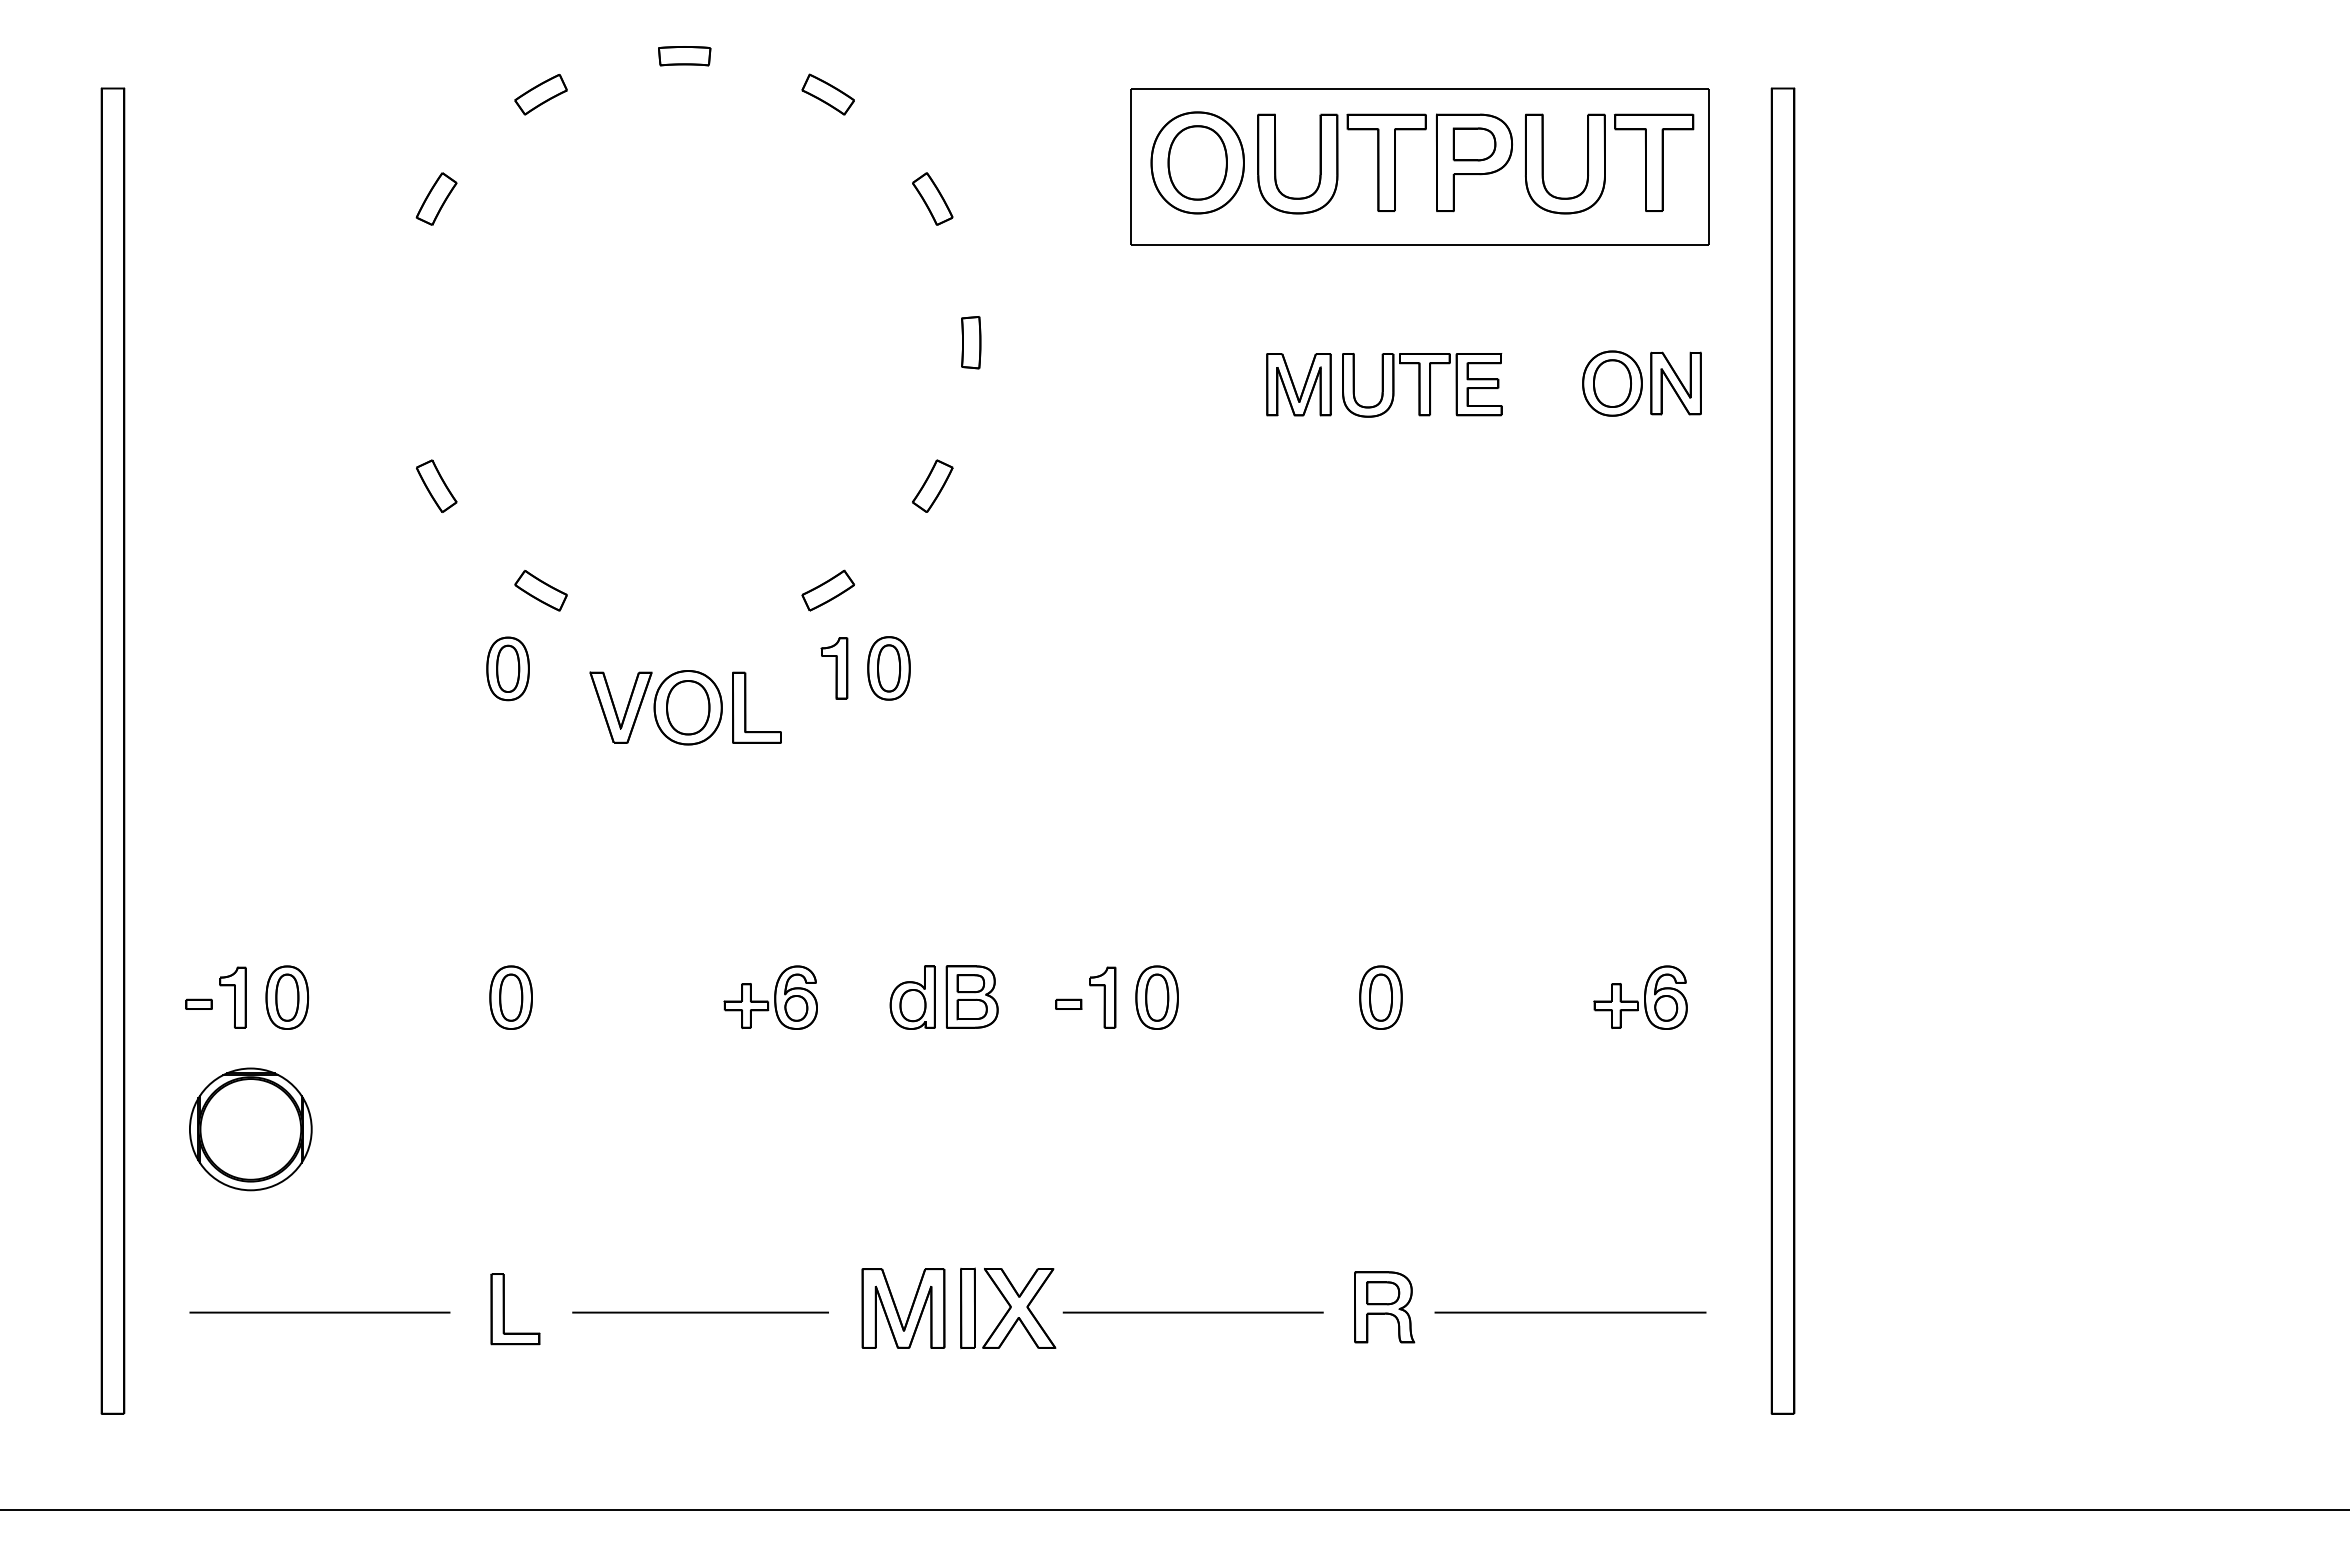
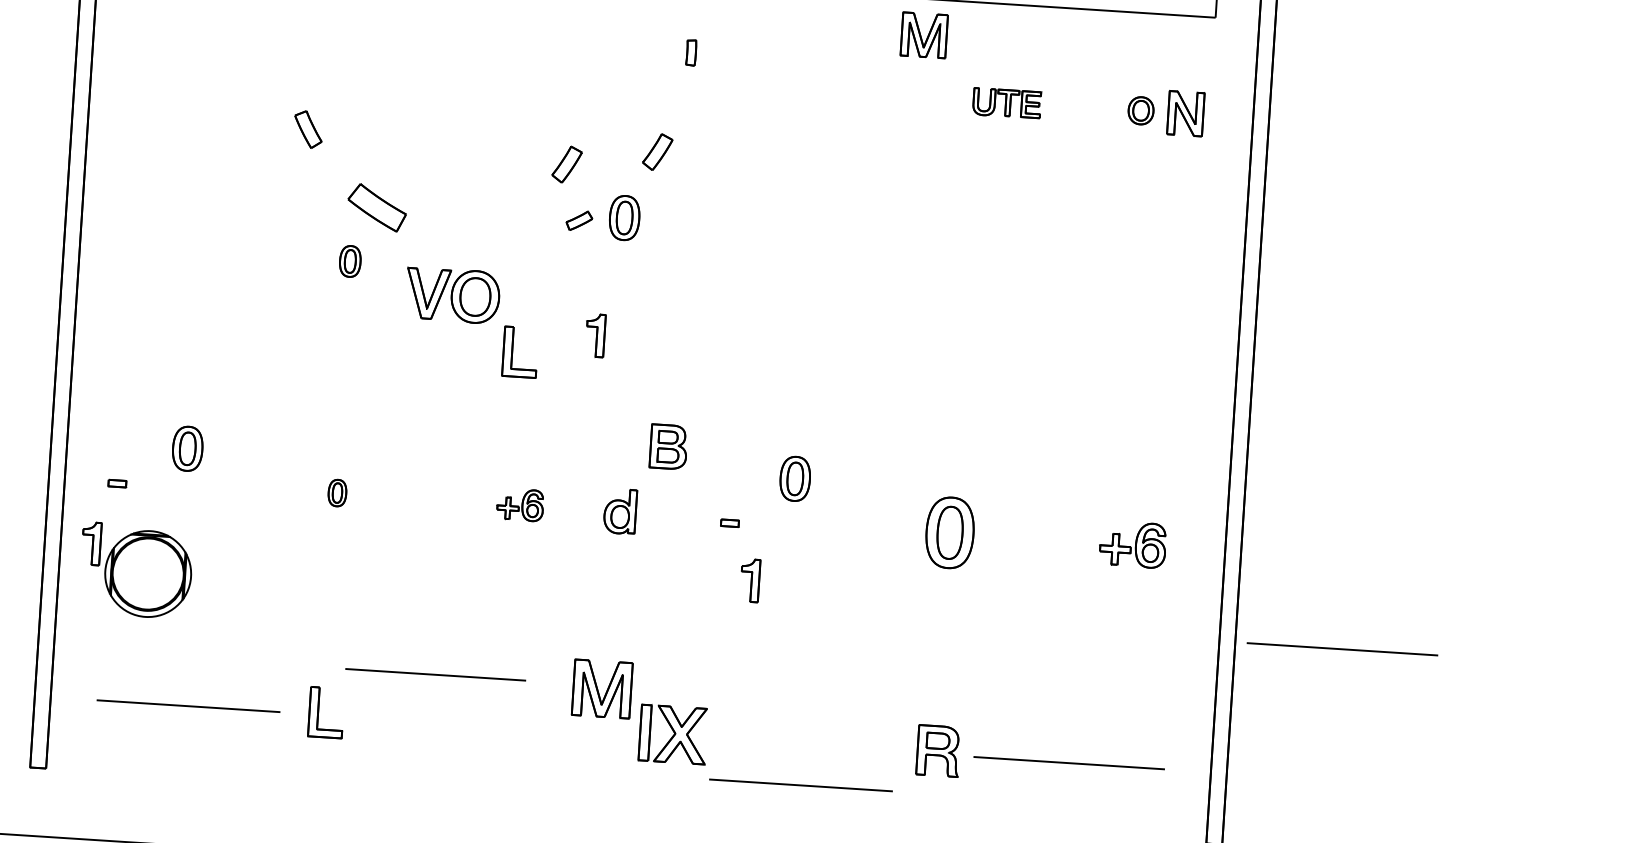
part: (971, 342) -> (691, 52), size x0.7
part: (1612, 383) -> (1141, 110), size x0.6
part: (1298, 384) -> (923, 35), moved
part: (1422, 385) -> (1007, 103), size x0.6
part: (805, 511) -> (566, 164), added
part: (540, 590) -> (376, 207), size x1.6
part: (828, 590) -> (579, 220), size x0.7
part: (507, 668) -> (349, 261), size x0.7
part: (834, 668) -> (595, 335), moved
part: (888, 668) -> (624, 218), moved
part: (746, 707) -> (513, 351), moved
part: (971, 996) -> (668, 446), moved
part: (232, 997) -> (91, 543), moved
part: (287, 997) -> (187, 448), moved
part: (510, 997) -> (337, 492), size x0.6
part: (770, 997) -> (520, 504), size x0.7
part: (1102, 997) -> (750, 580), moved
part: (1156, 997) -> (794, 478), moved
part: (1380, 997) -> (949, 532), size x1.6
line: (1946, 1126) -> (1342, 649), added
part: (903, 1308) -> (602, 689), moved
line: (700, 1312) -> (435, 674), moved
line: (1192, 1312) -> (800, 785), moved

